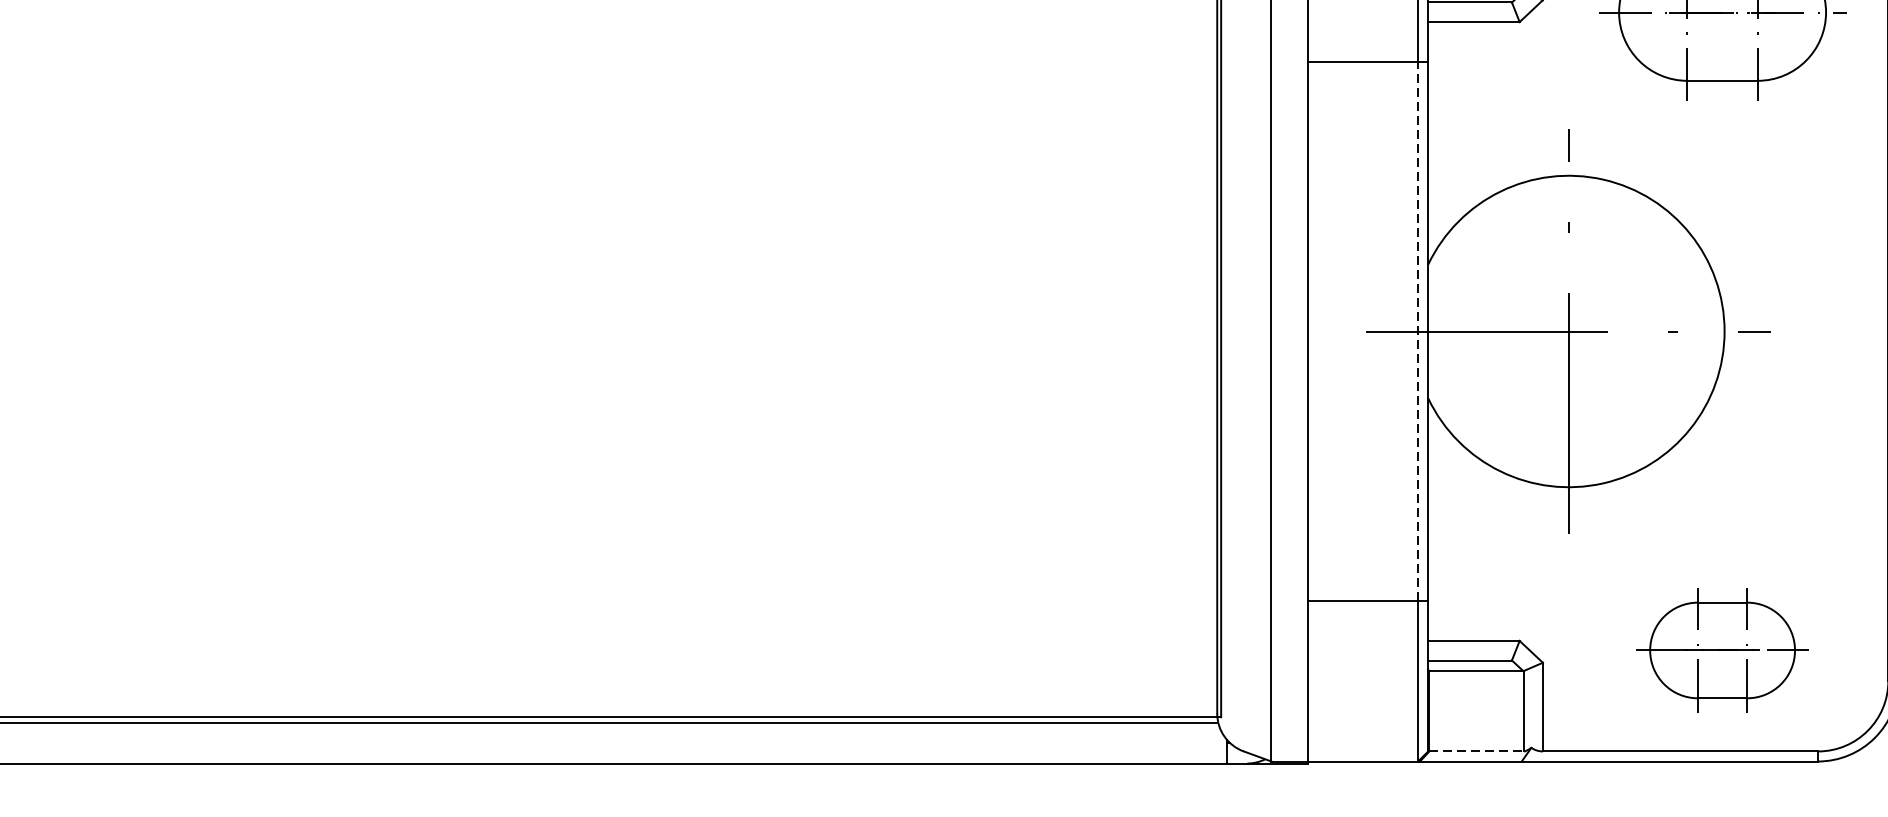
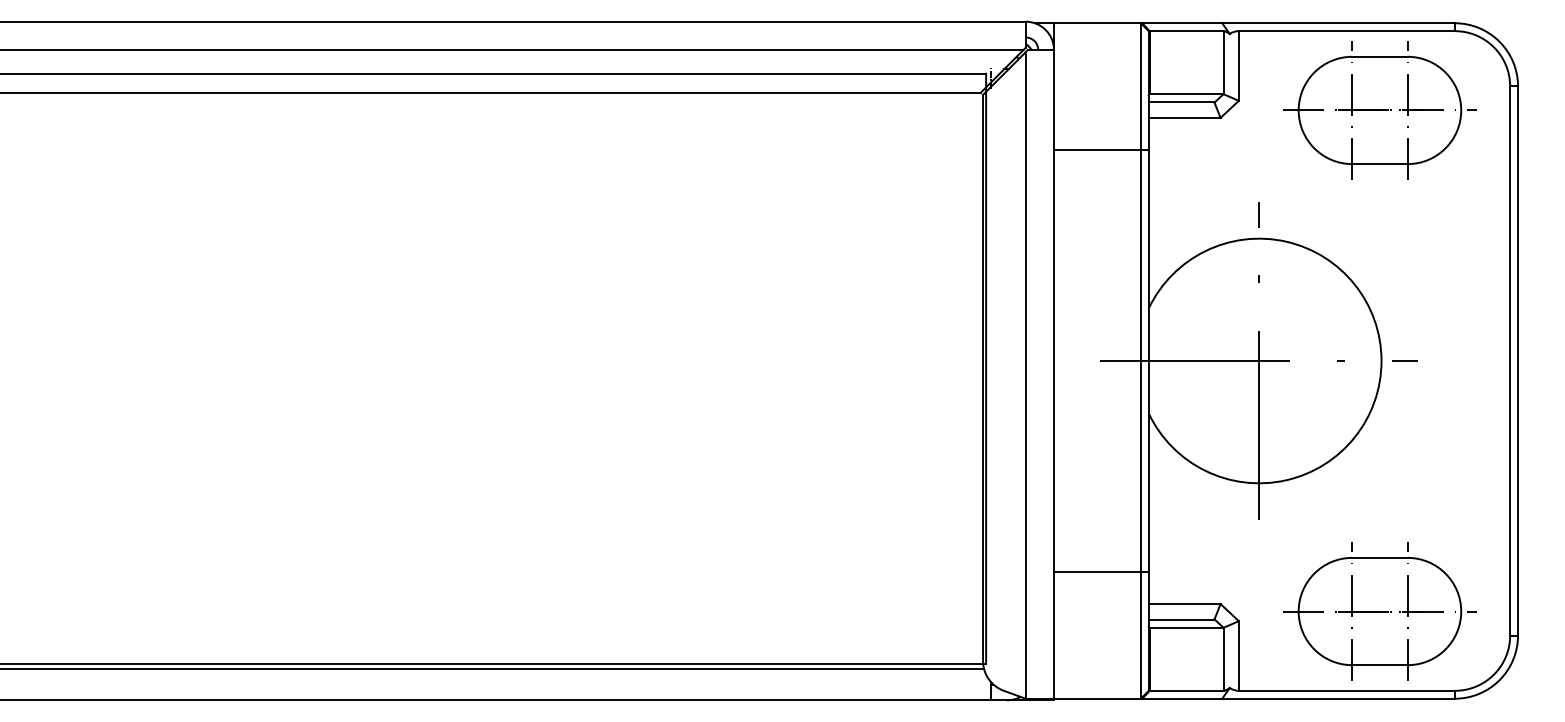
line: (1417, 330) -> (1140, 360), dashed -> solid
part: (1722, 650) -> (1379, 611), size x1.43
line: (1477, 751) -> (1187, 690), dashed -> solid

